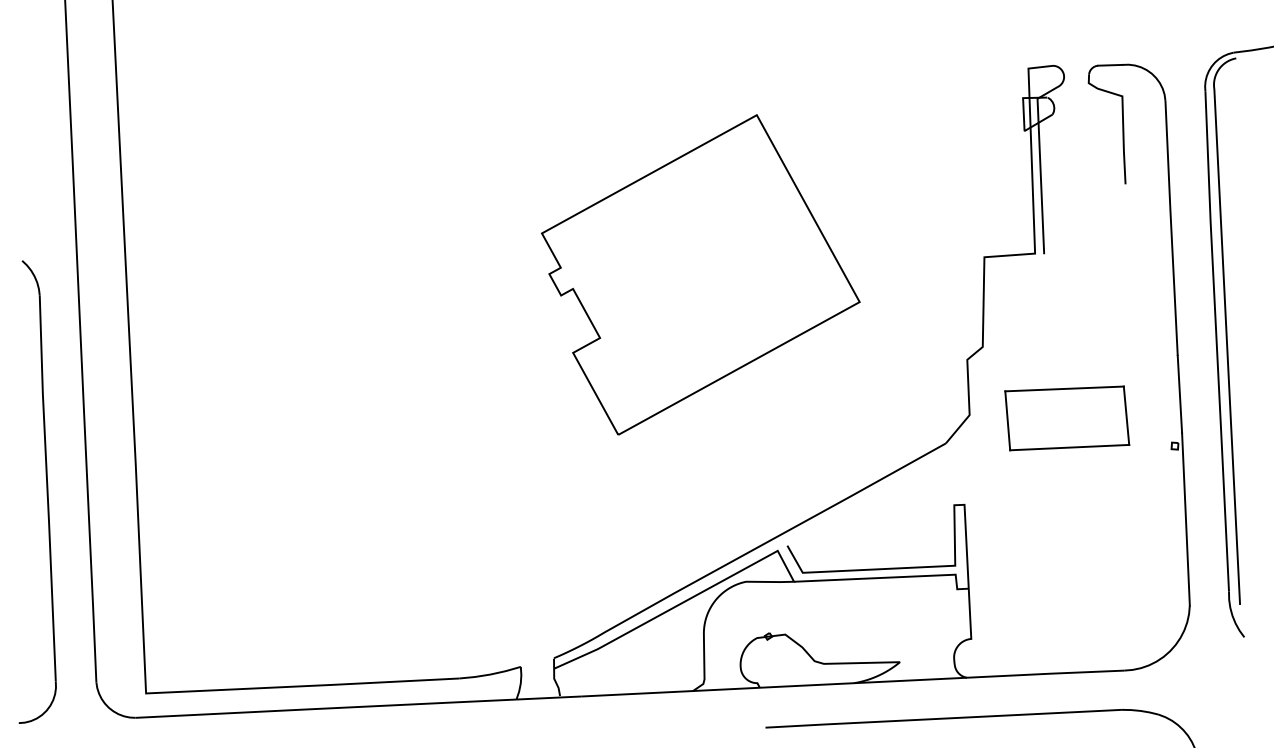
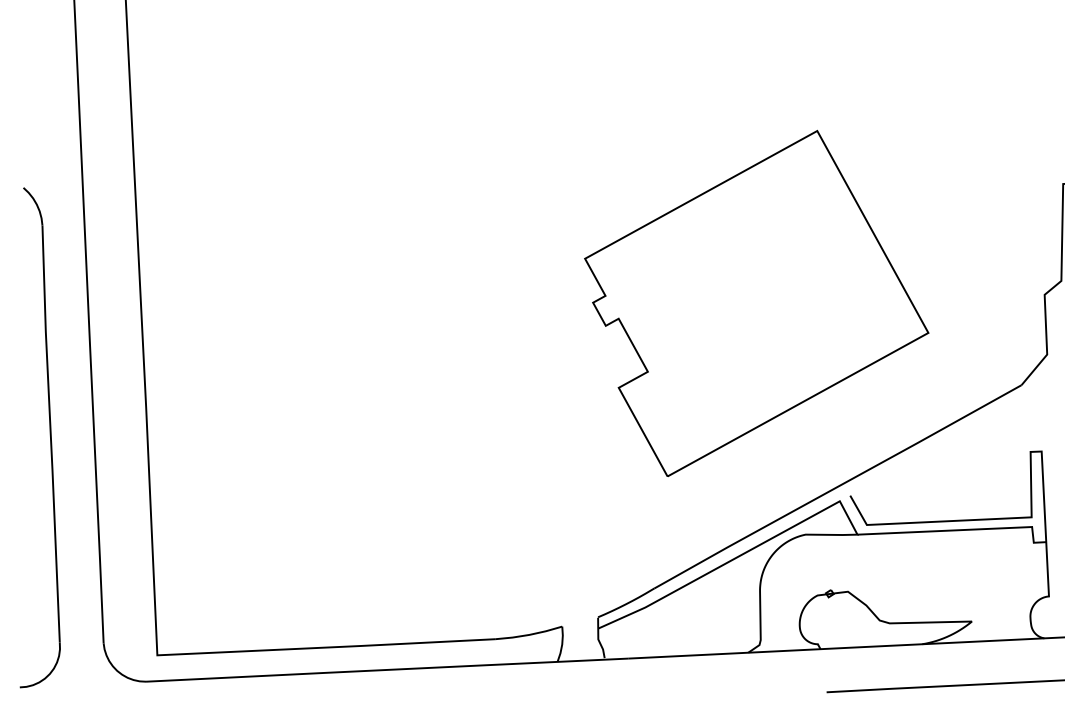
part: (700, 274) -> (756, 303), moved

